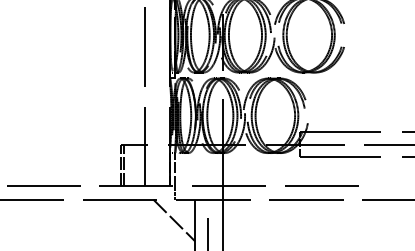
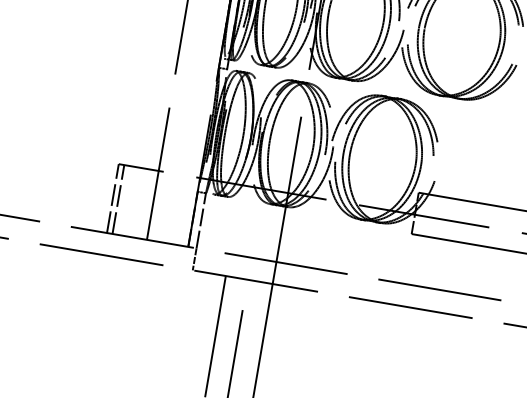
line: (174, 220) -> (185, 304), removed

